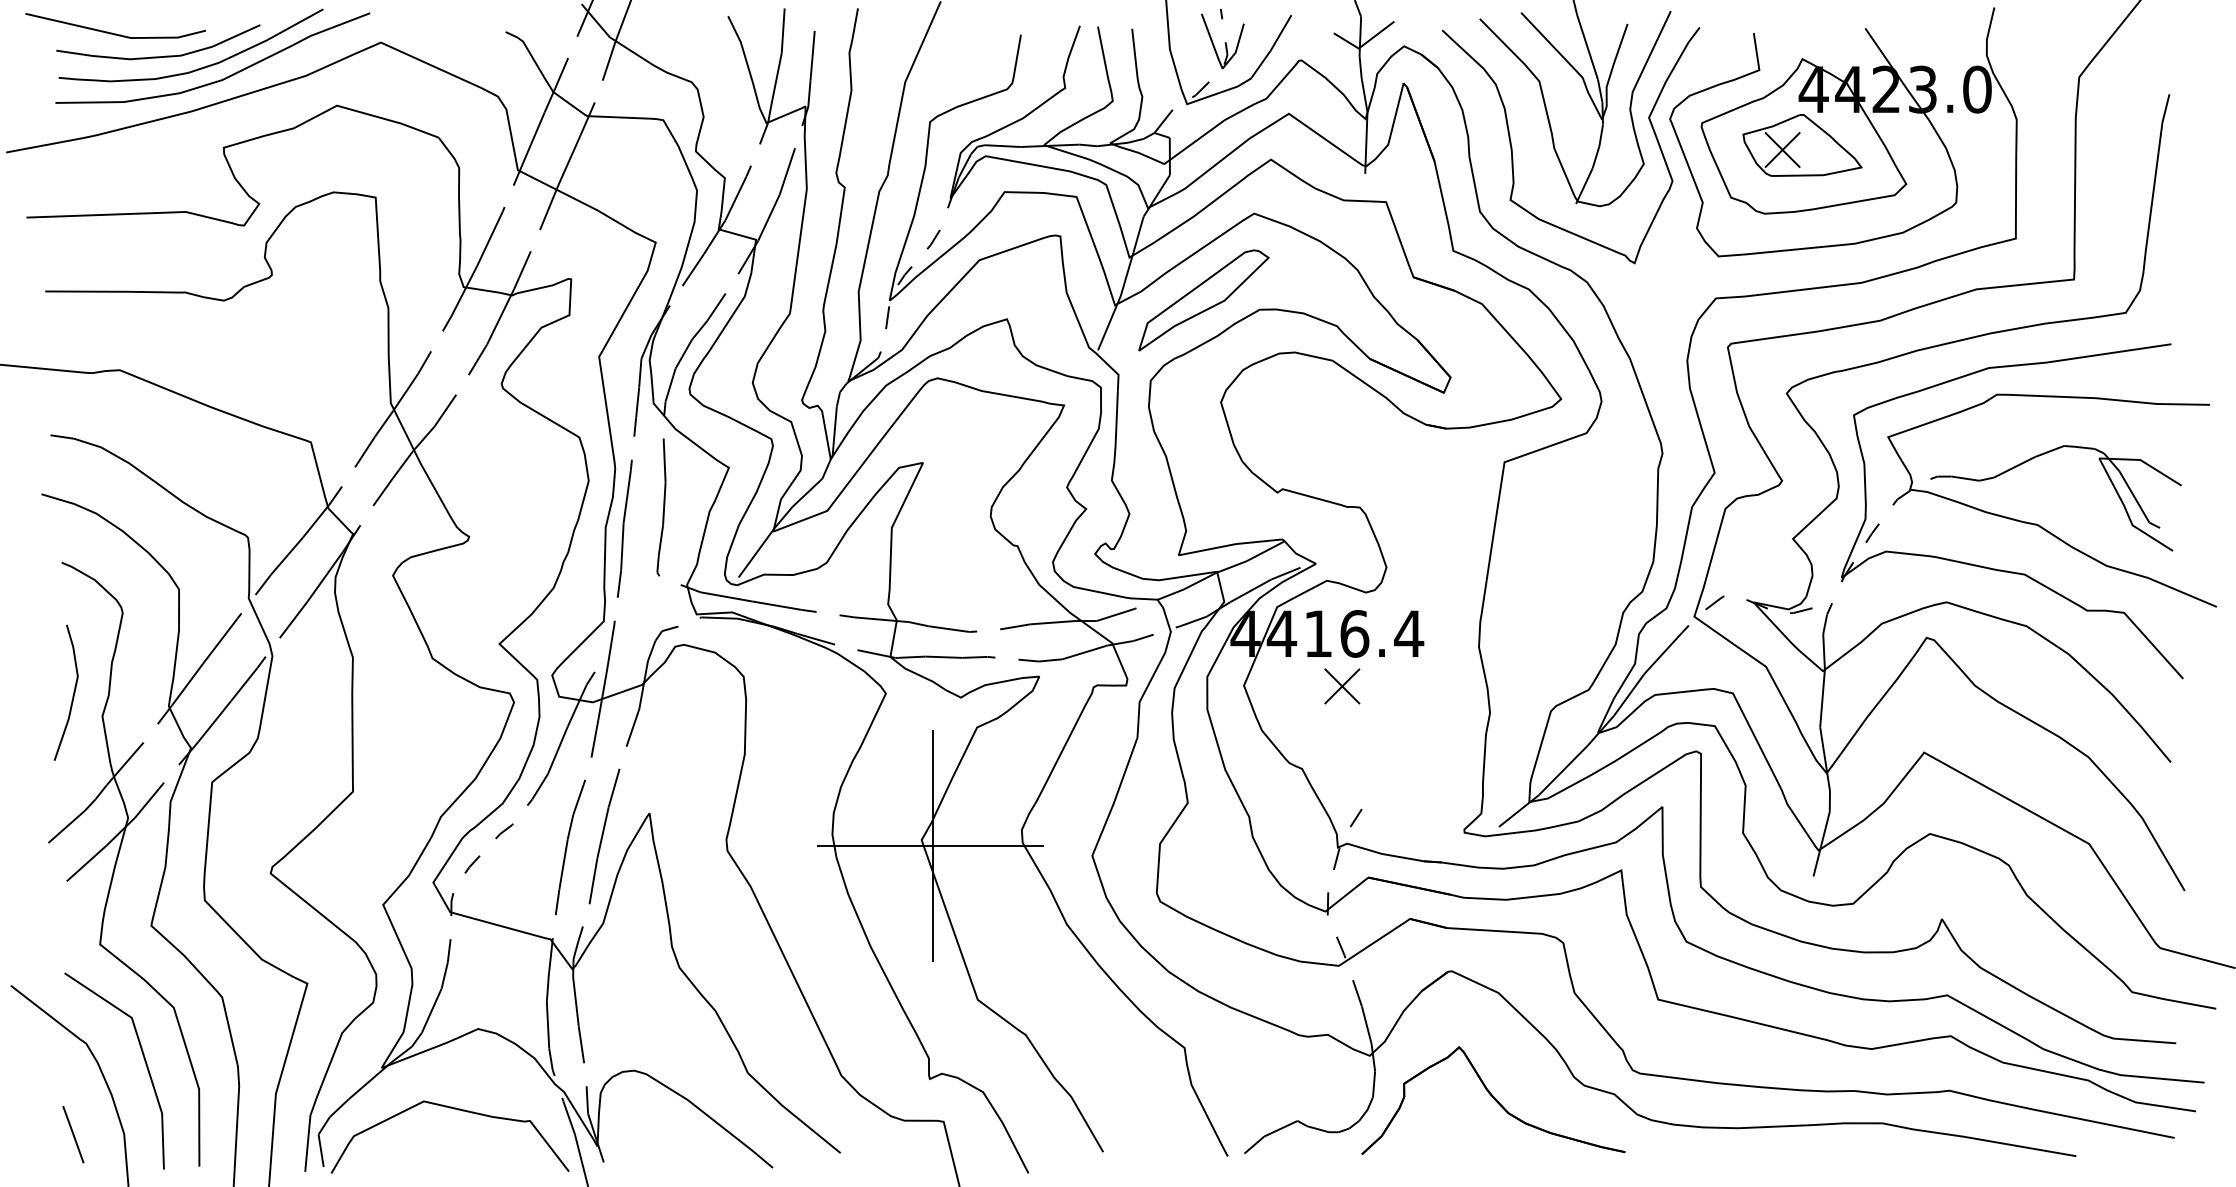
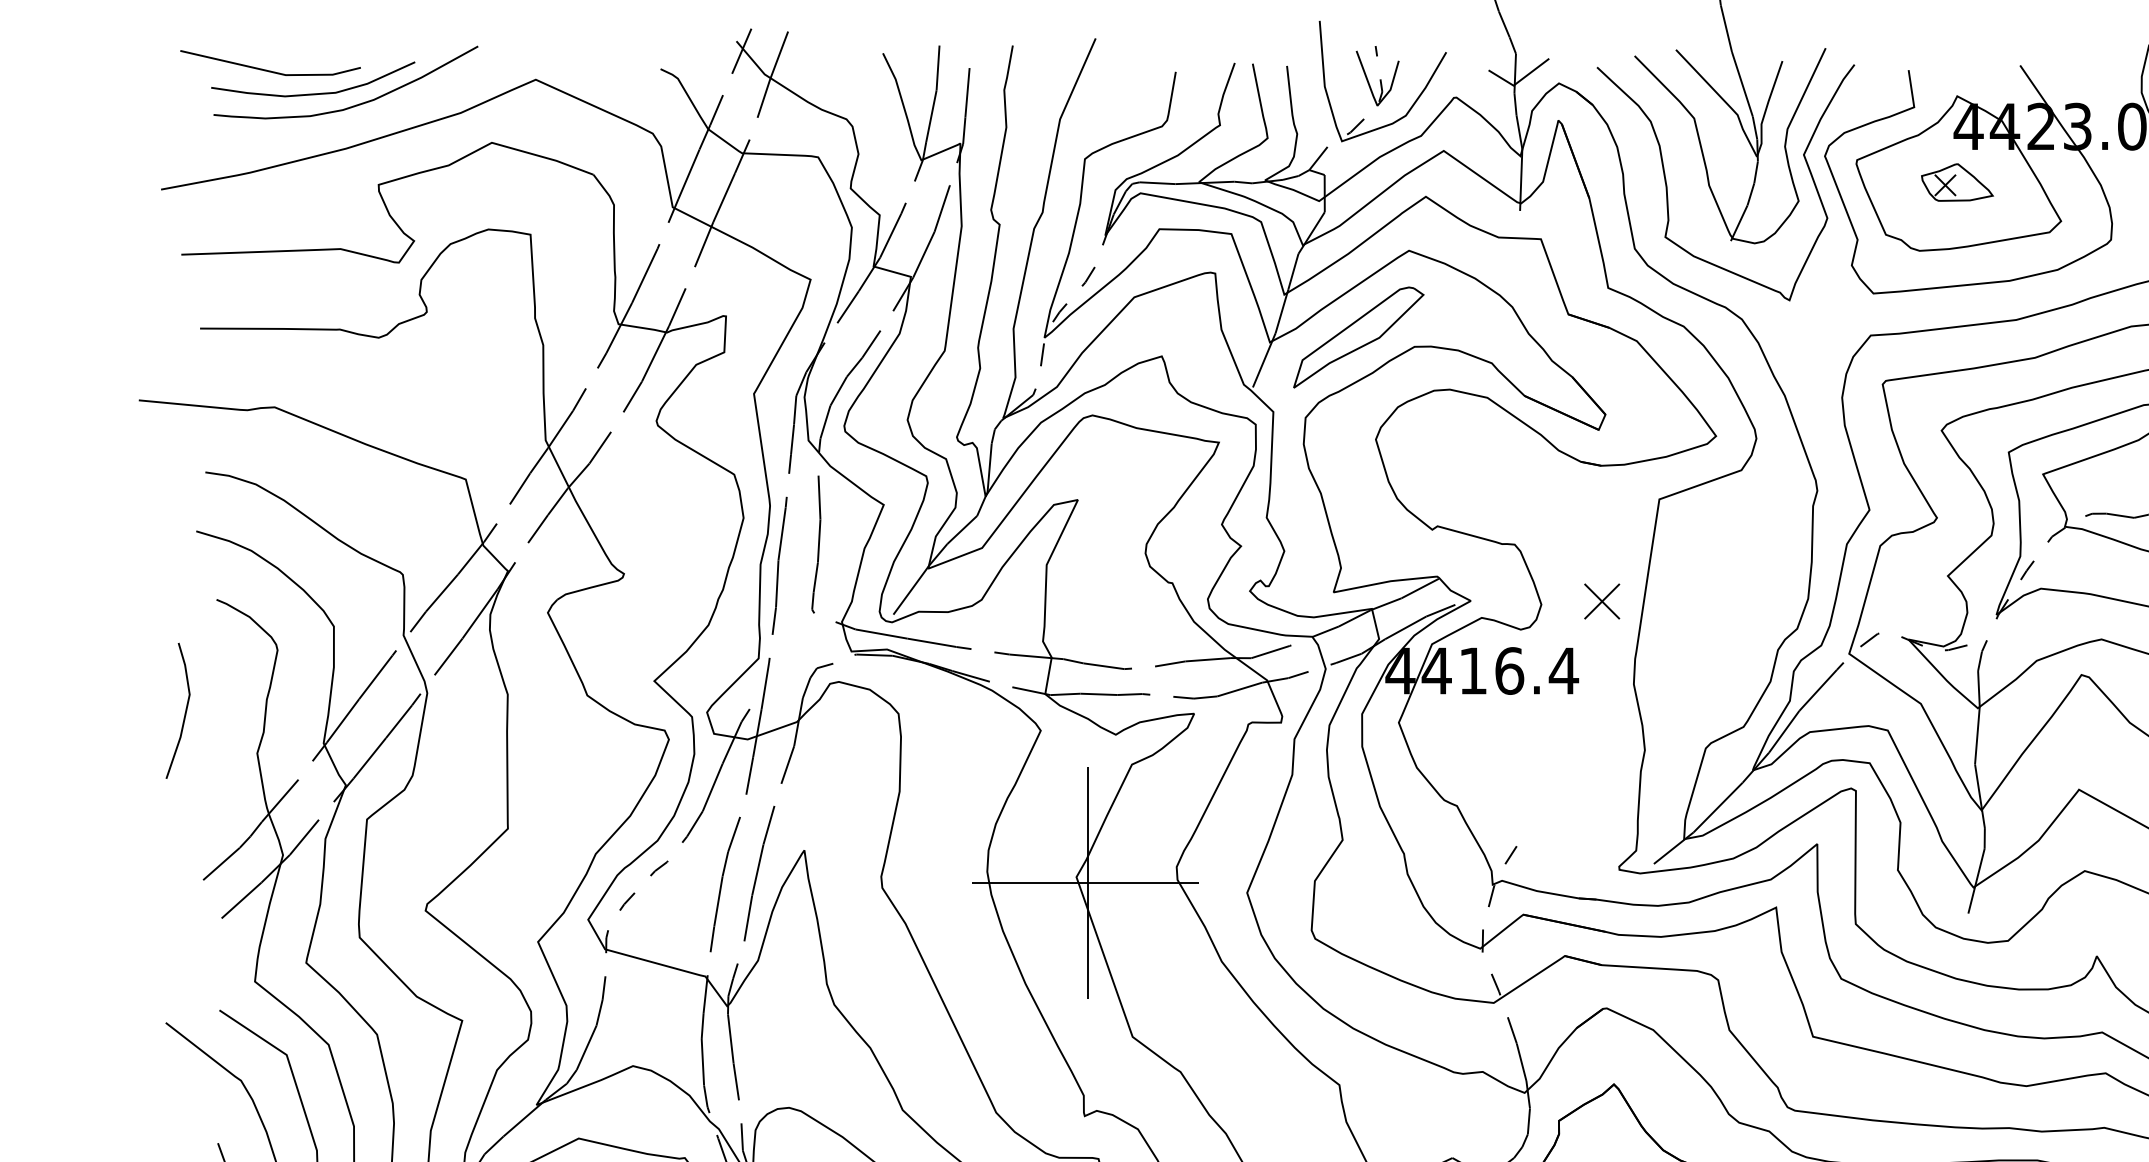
curve: (216, 80) -> (371, 117), removed
part: (1802, 145) -> (1957, 182), size x0.6
part: (1342, 686) -> (1602, 601), moved
line: (72, 695) -> (184, 713), moved

